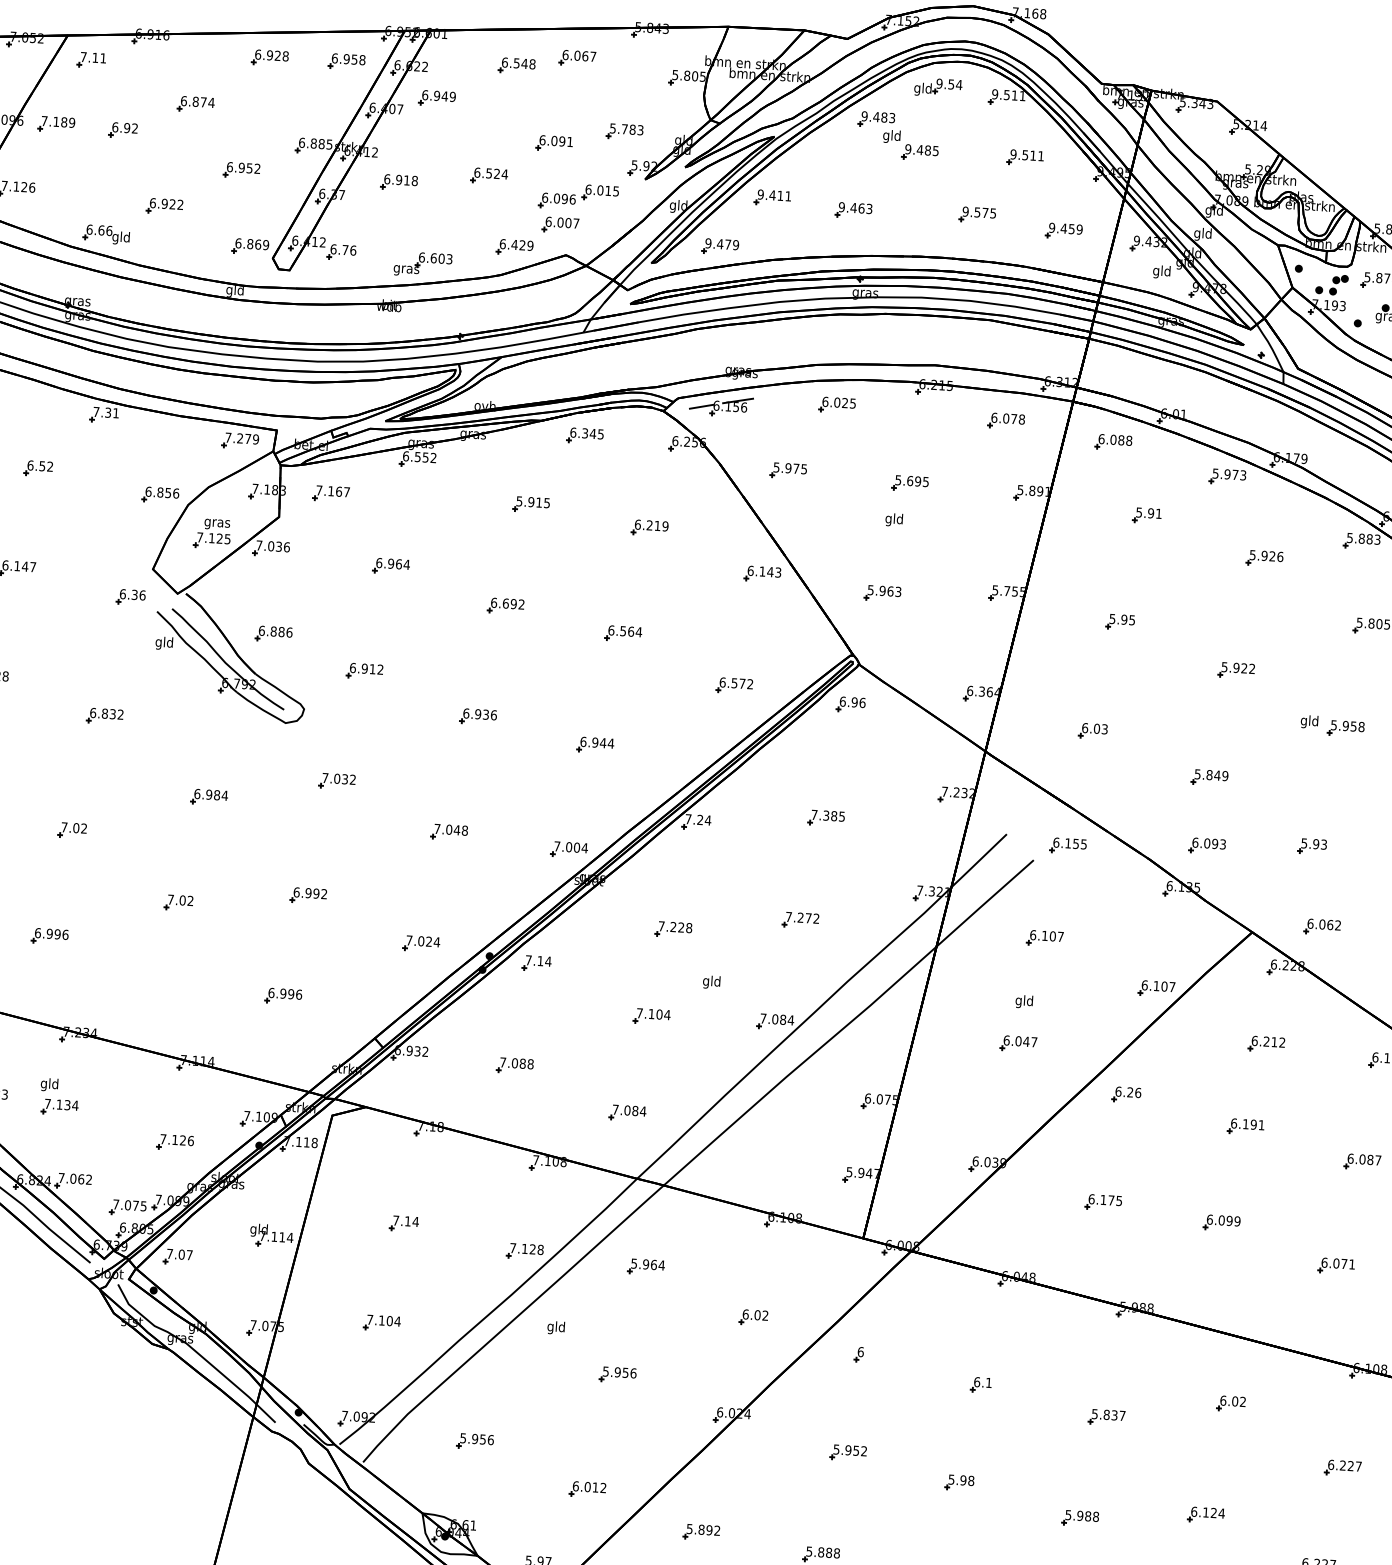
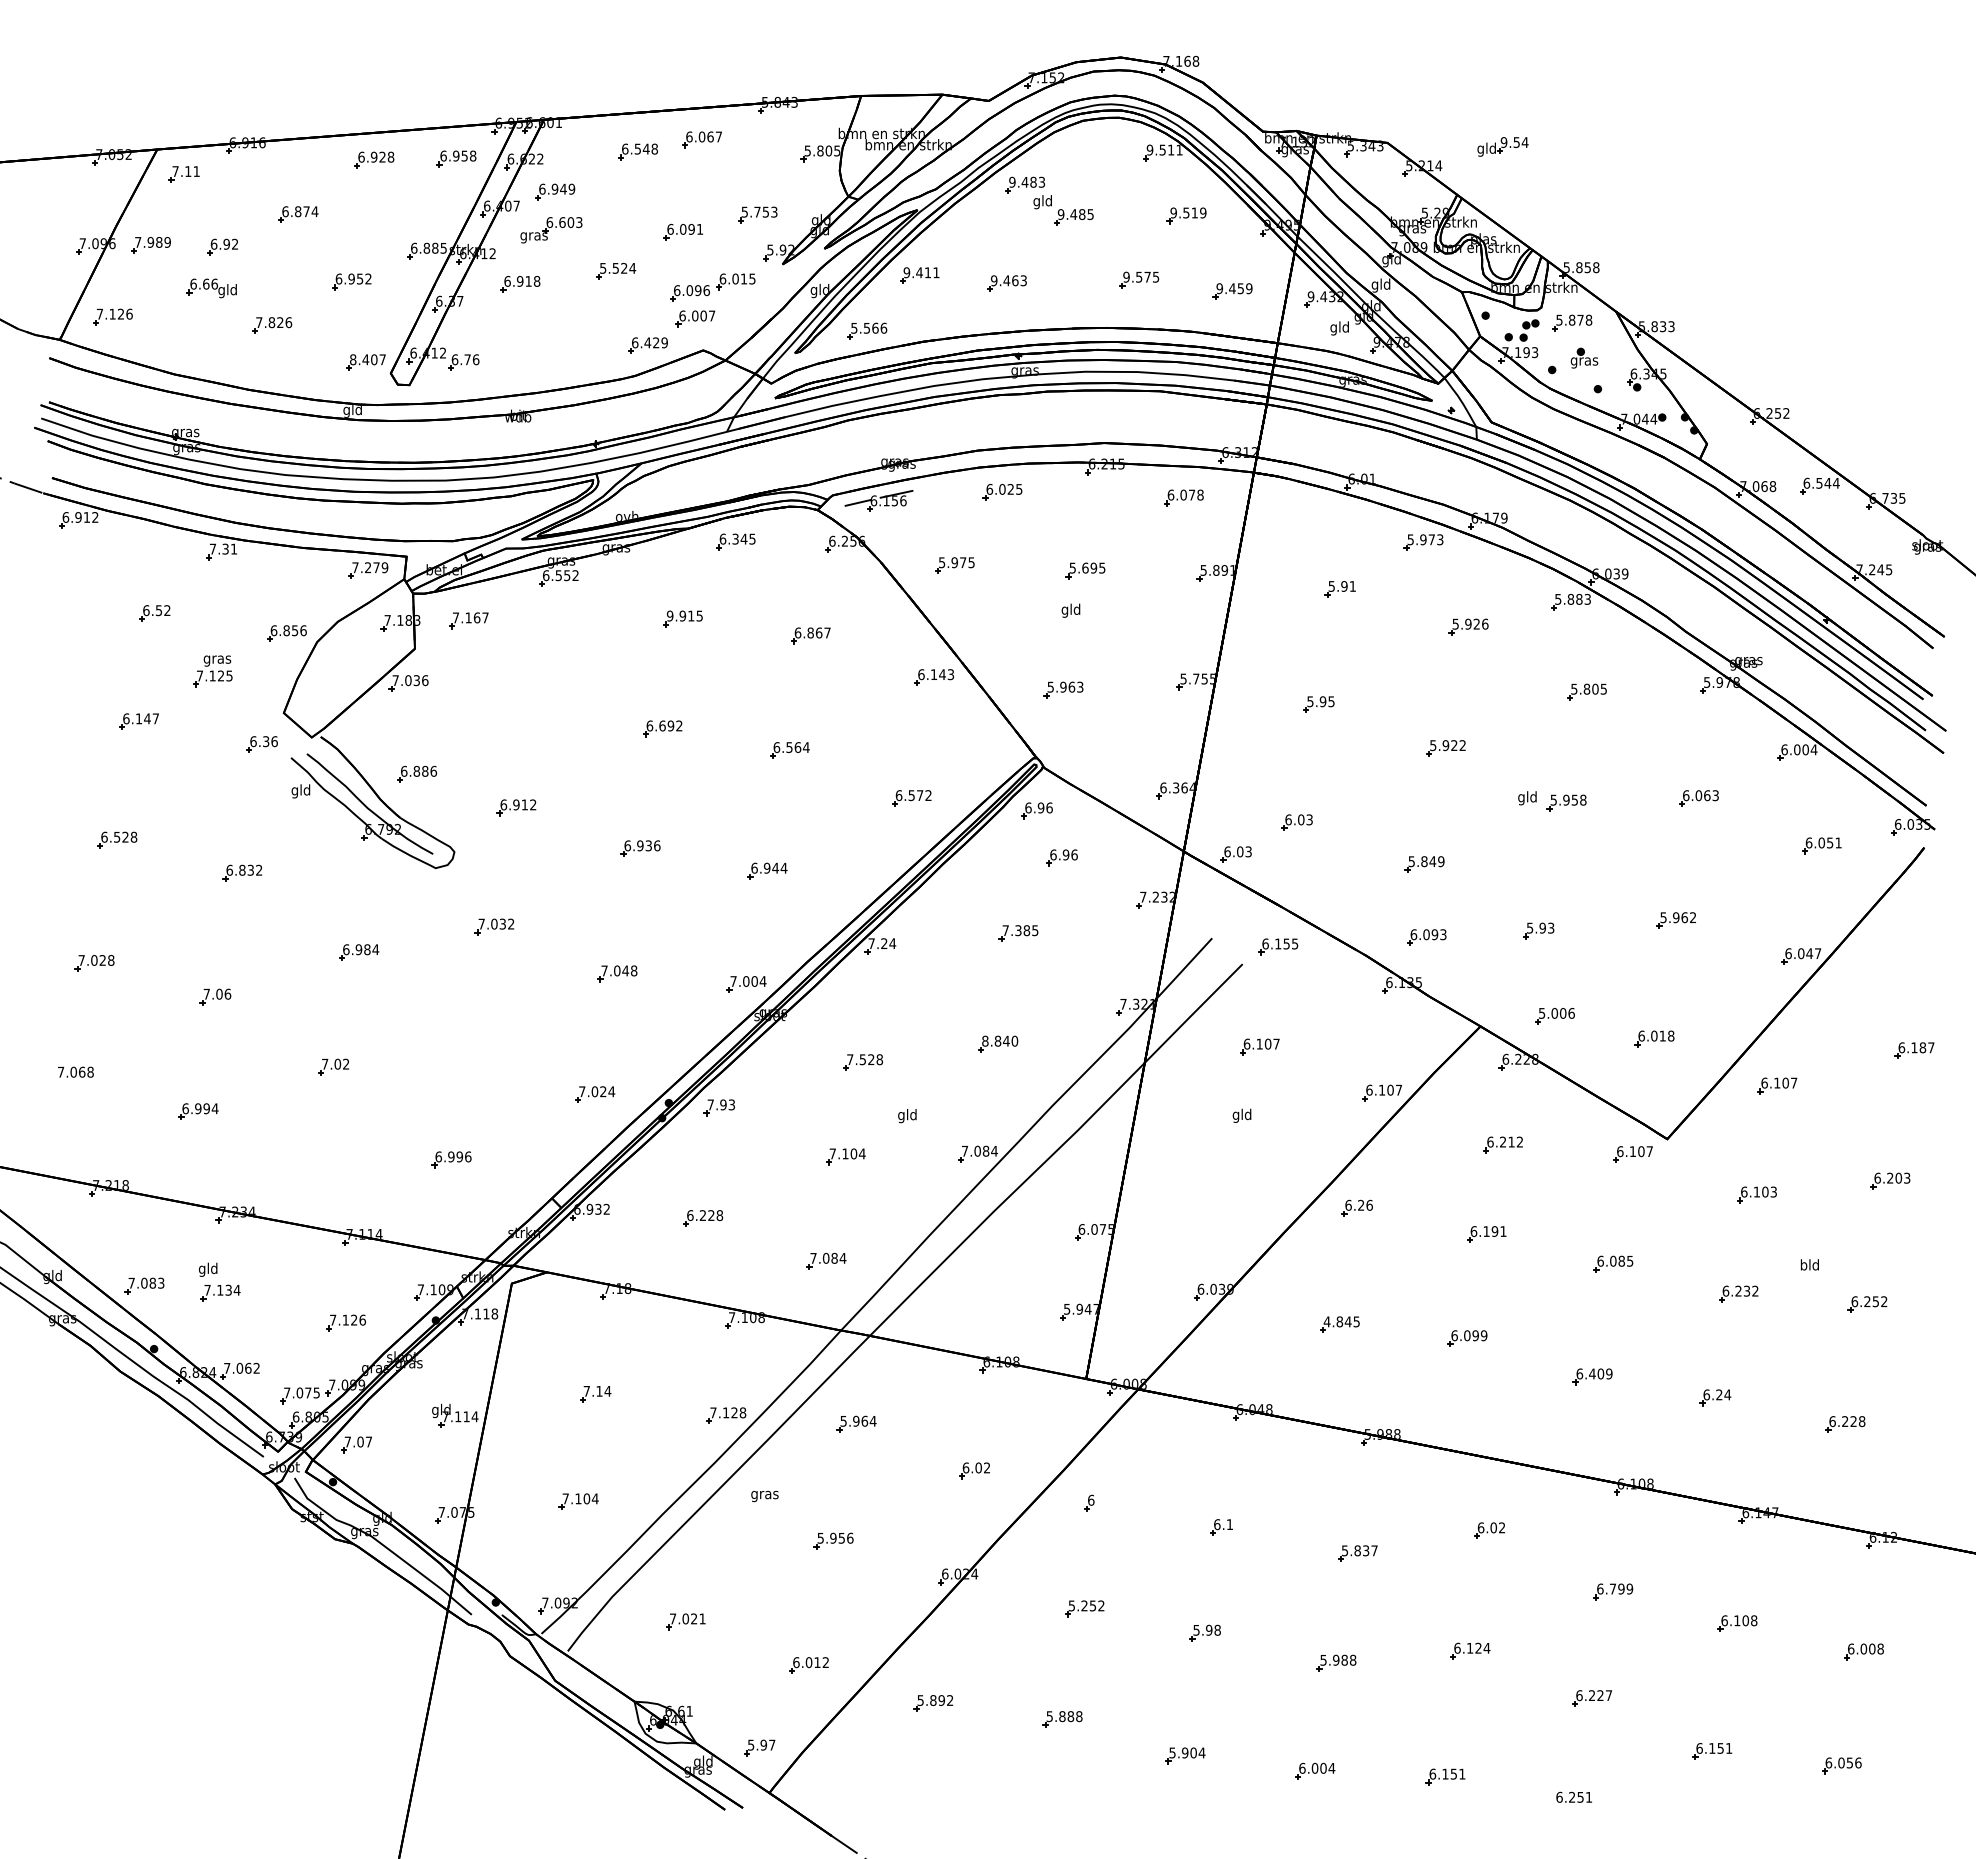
part: (937, 87) -> (1502, 146), moved
text: (56, 120) -> (150, 241), 7.189 -> 7.989
text: (632, 129) -> (765, 211), 5.783 -> 5.753
text: (1041, 155) -> (1203, 212), 9.511 -> 9.519
text: (477, 171) -> (603, 267), 6.524 -> 5.524
text: (167, 203) -> (274, 322), 6.922 -> 7.826
part: (106, 234) -> (211, 288), moved
text: (251, 243) -> (367, 359), 6.869 -> 8.407
text: (722, 243) -> (869, 327), 9.479 -> 5.566
part: (423, 265) -> (551, 230), moved
part: (1113, 442) -> (1299, 513), removed
text: (518, 500) -> (669, 615), 5.915 -> 9.915
text: (657, 525) -> (818, 632), 6.219 -> 6.867
part: (212, 534) -> (212, 671), moved
part: (391, 565) -> (537, 693), removed
part: (870, 749) -> (1061, 857), added
part: (1033, 757) -> (1235, 854), added
text: (83, 827) -> (227, 993), 7.02 -> 7.06
part: (308, 895) -> (471, 1050), removed
text: (803, 917) -> (1000, 1040), 7.272 -> 8.840
text: (1324, 923) -> (1556, 1012), 6.062 -> 5.006
text: (673, 926) -> (862, 1059), 7.228 -> 7.528
text: (64, 934) -> (214, 1108), 6.996 -> 6.994
text: (544, 960) -> (727, 1104), 7.14 -> 7.93
part: (1018, 1043) -> (1238, 1160), removed
text: (512, 1063) -> (700, 1215), 7.088 -> 6.228
text: (1378, 1160) -> (1630, 1261), 6.087 -> 6.085
text: (1101, 1199) -> (1337, 1321), 6.175 -> 4.845
text: (1343, 1263) -> (1600, 1373), 6.071 -> 6.409
text: (555, 1328) -> (764, 1495), gld -> gras
text: (476, 1438) -> (687, 1618), 5.956 -> 7.021
text: (848, 1449) -> (1084, 1605), 5.952 -> 5.252
text: (1350, 1465) -> (1621, 1588), 6.227 -> 6.799

